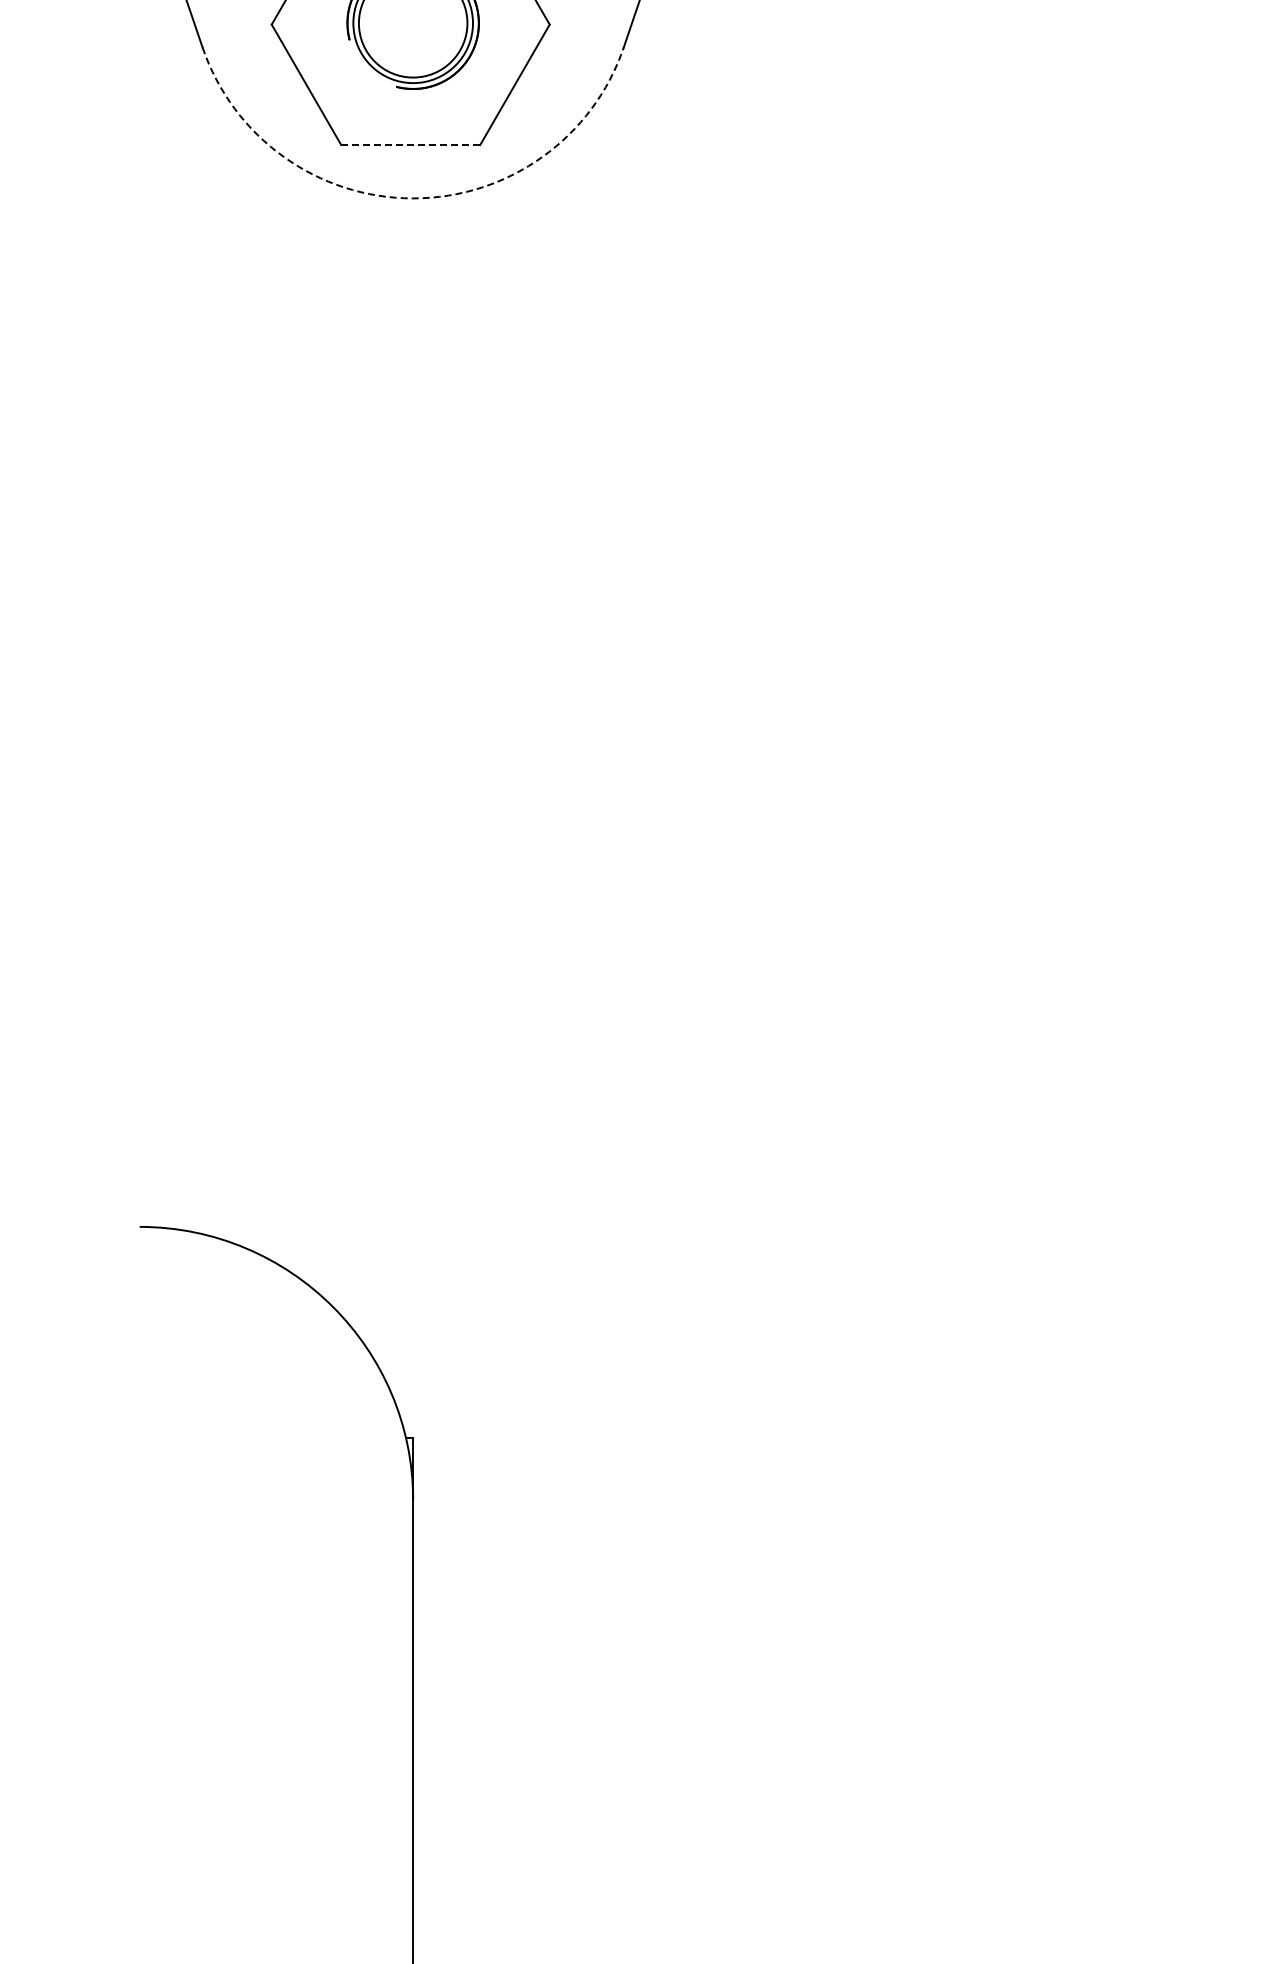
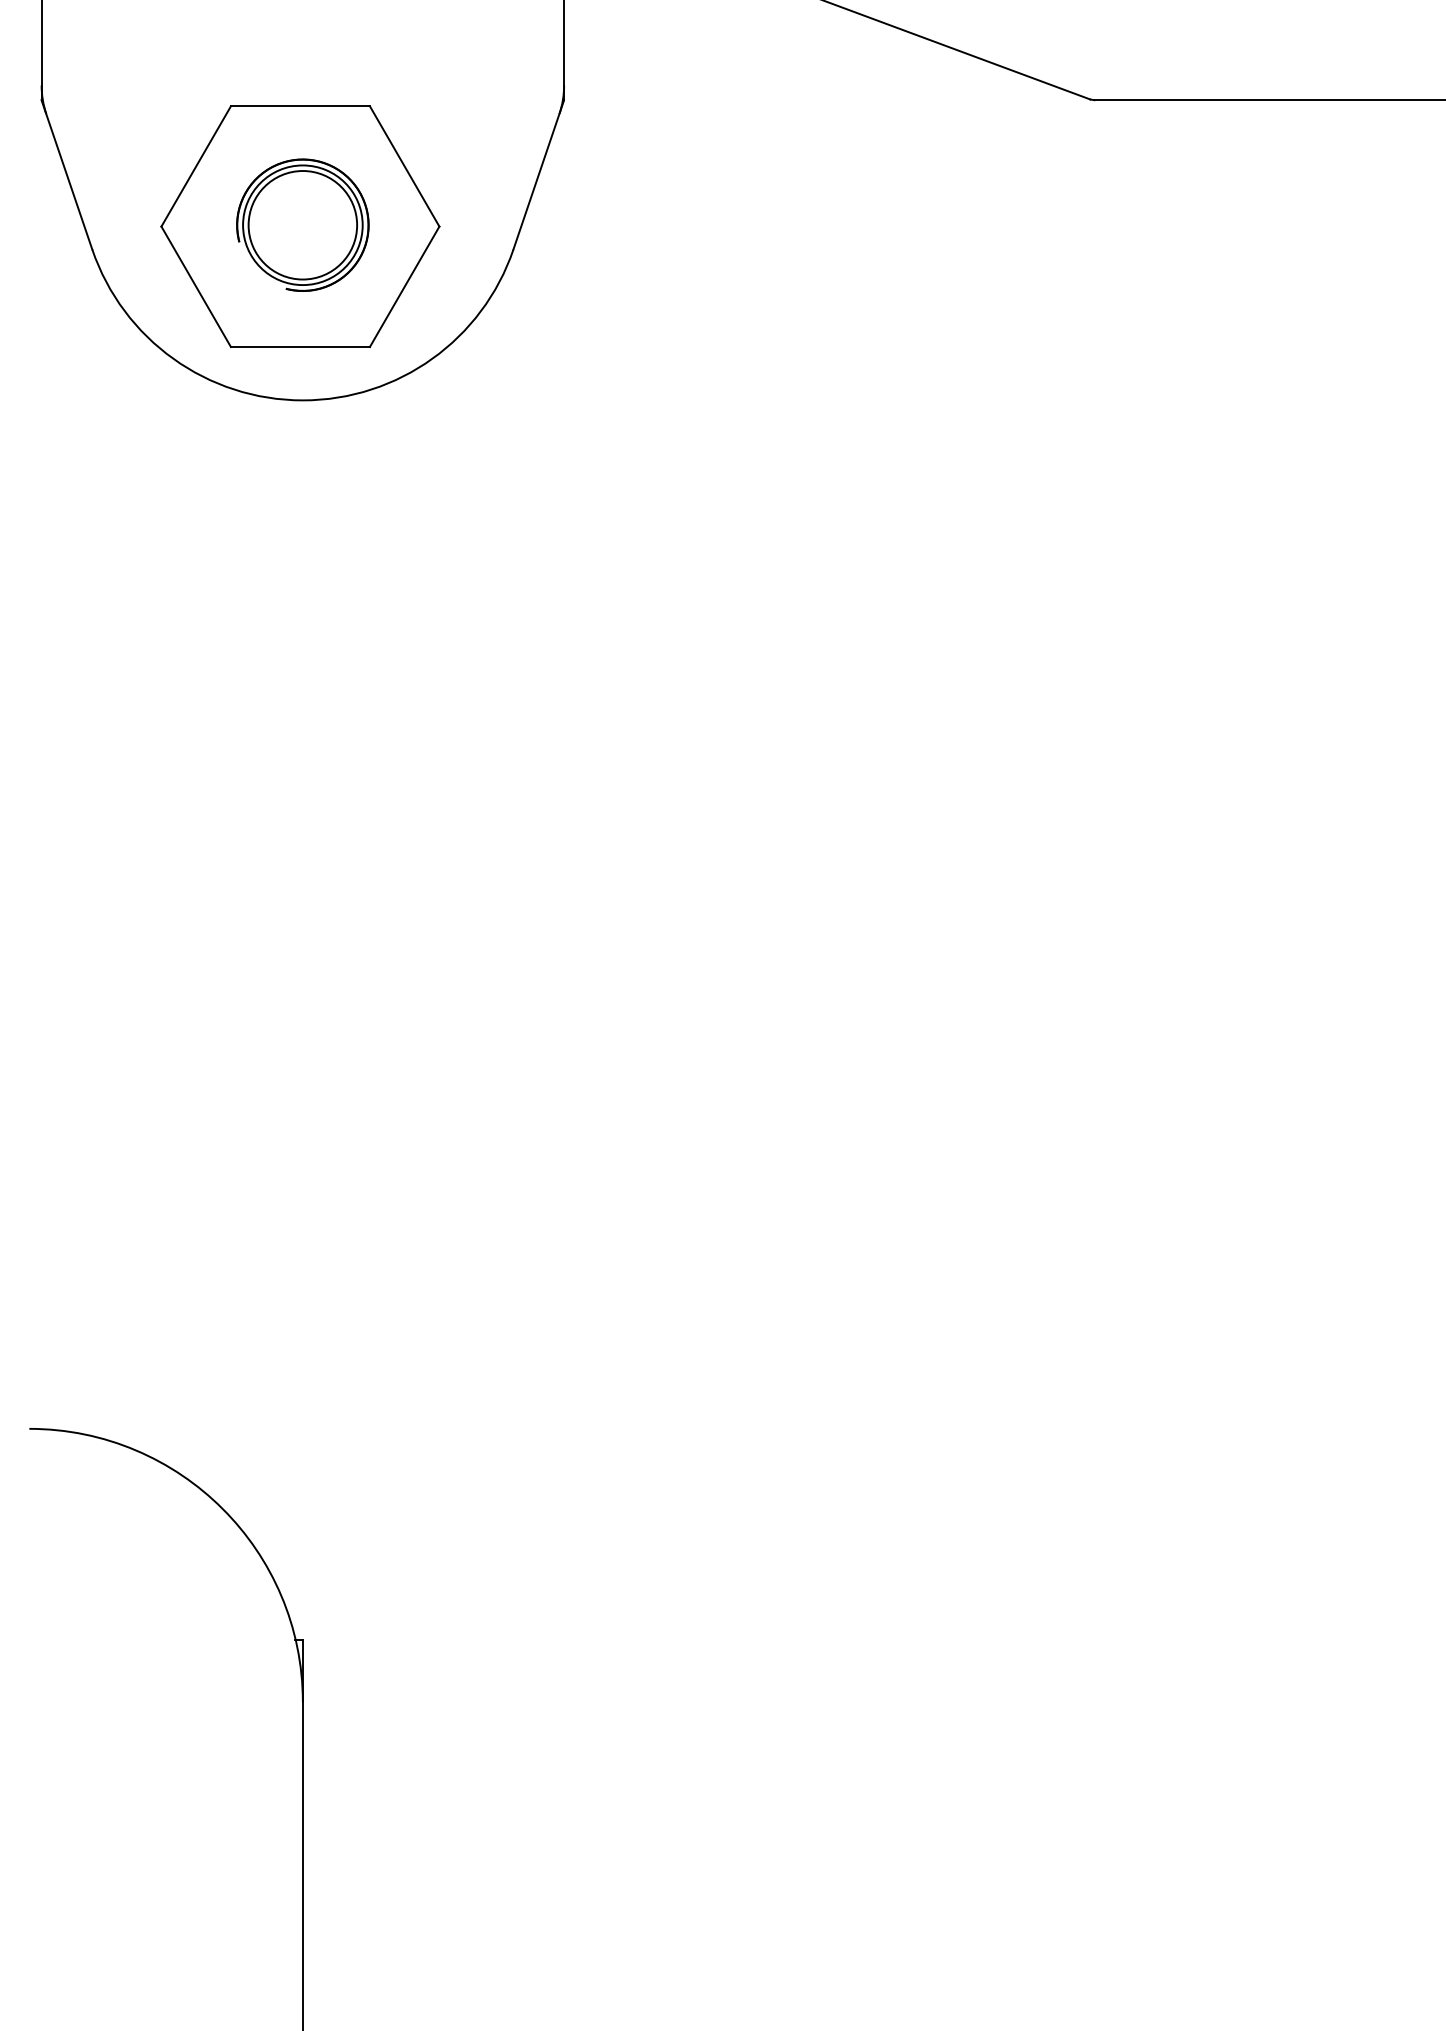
line: (409, 145) -> (299, 347), dashed -> solid
arc: (412, 198) -> (302, 400), dashed -> solid

